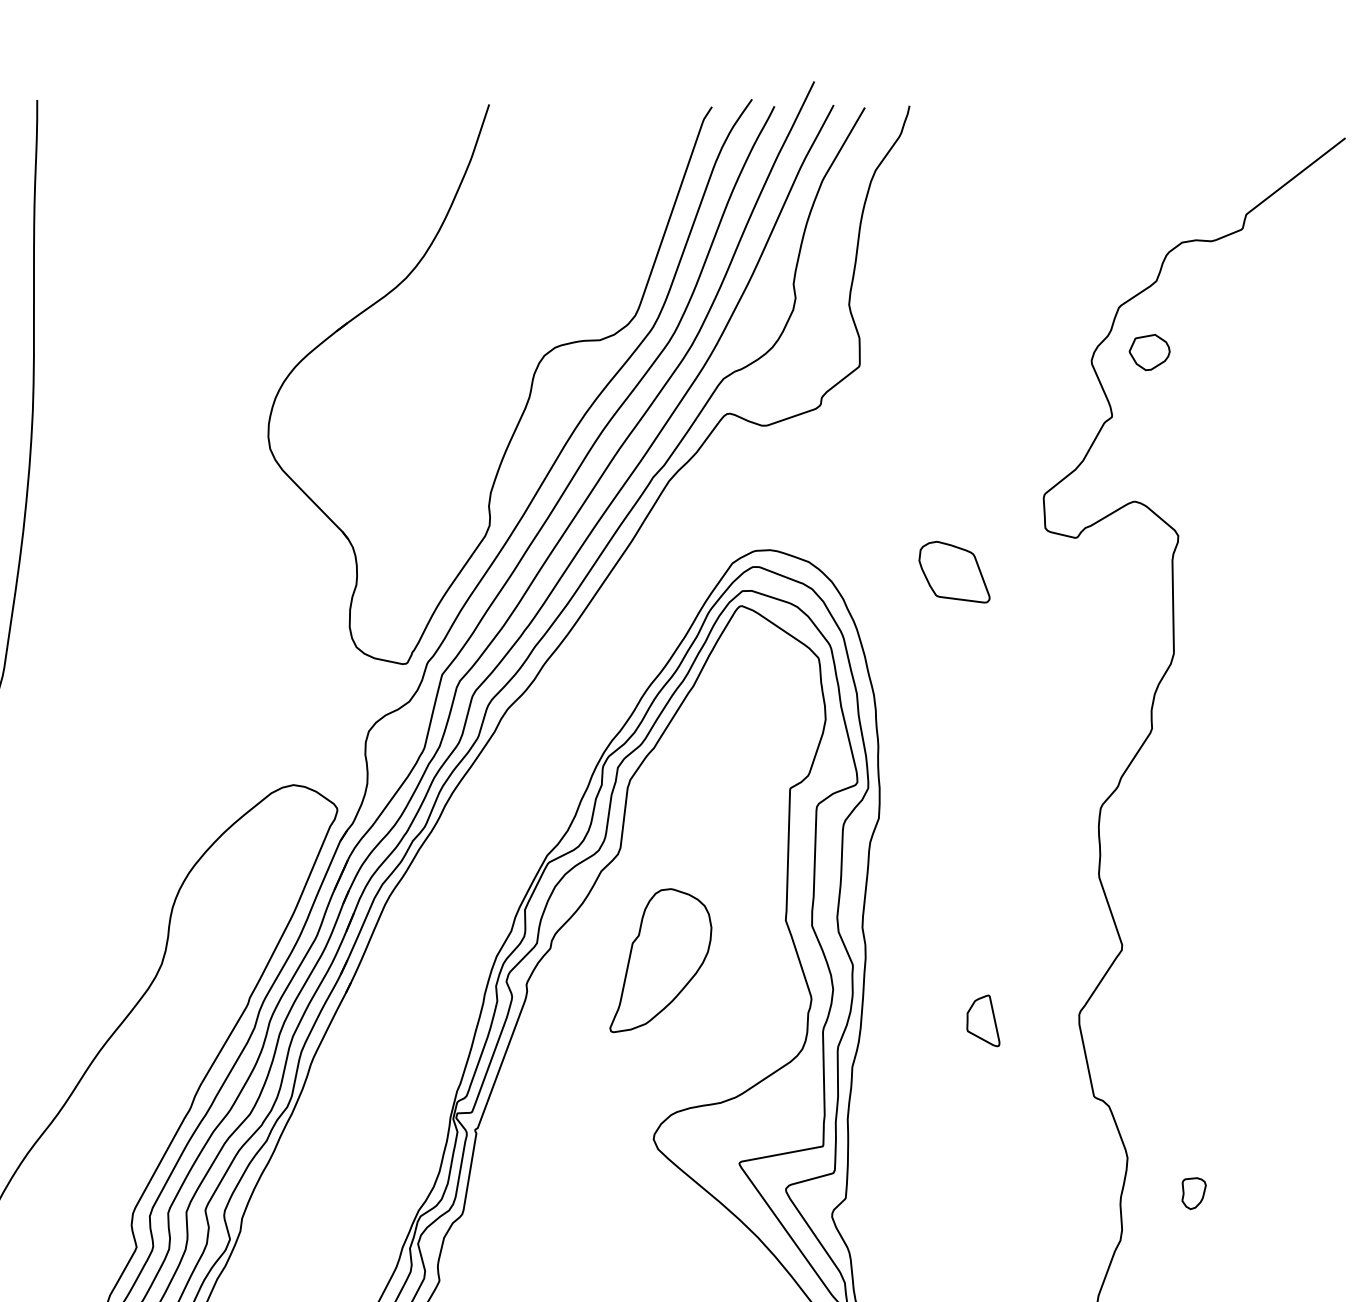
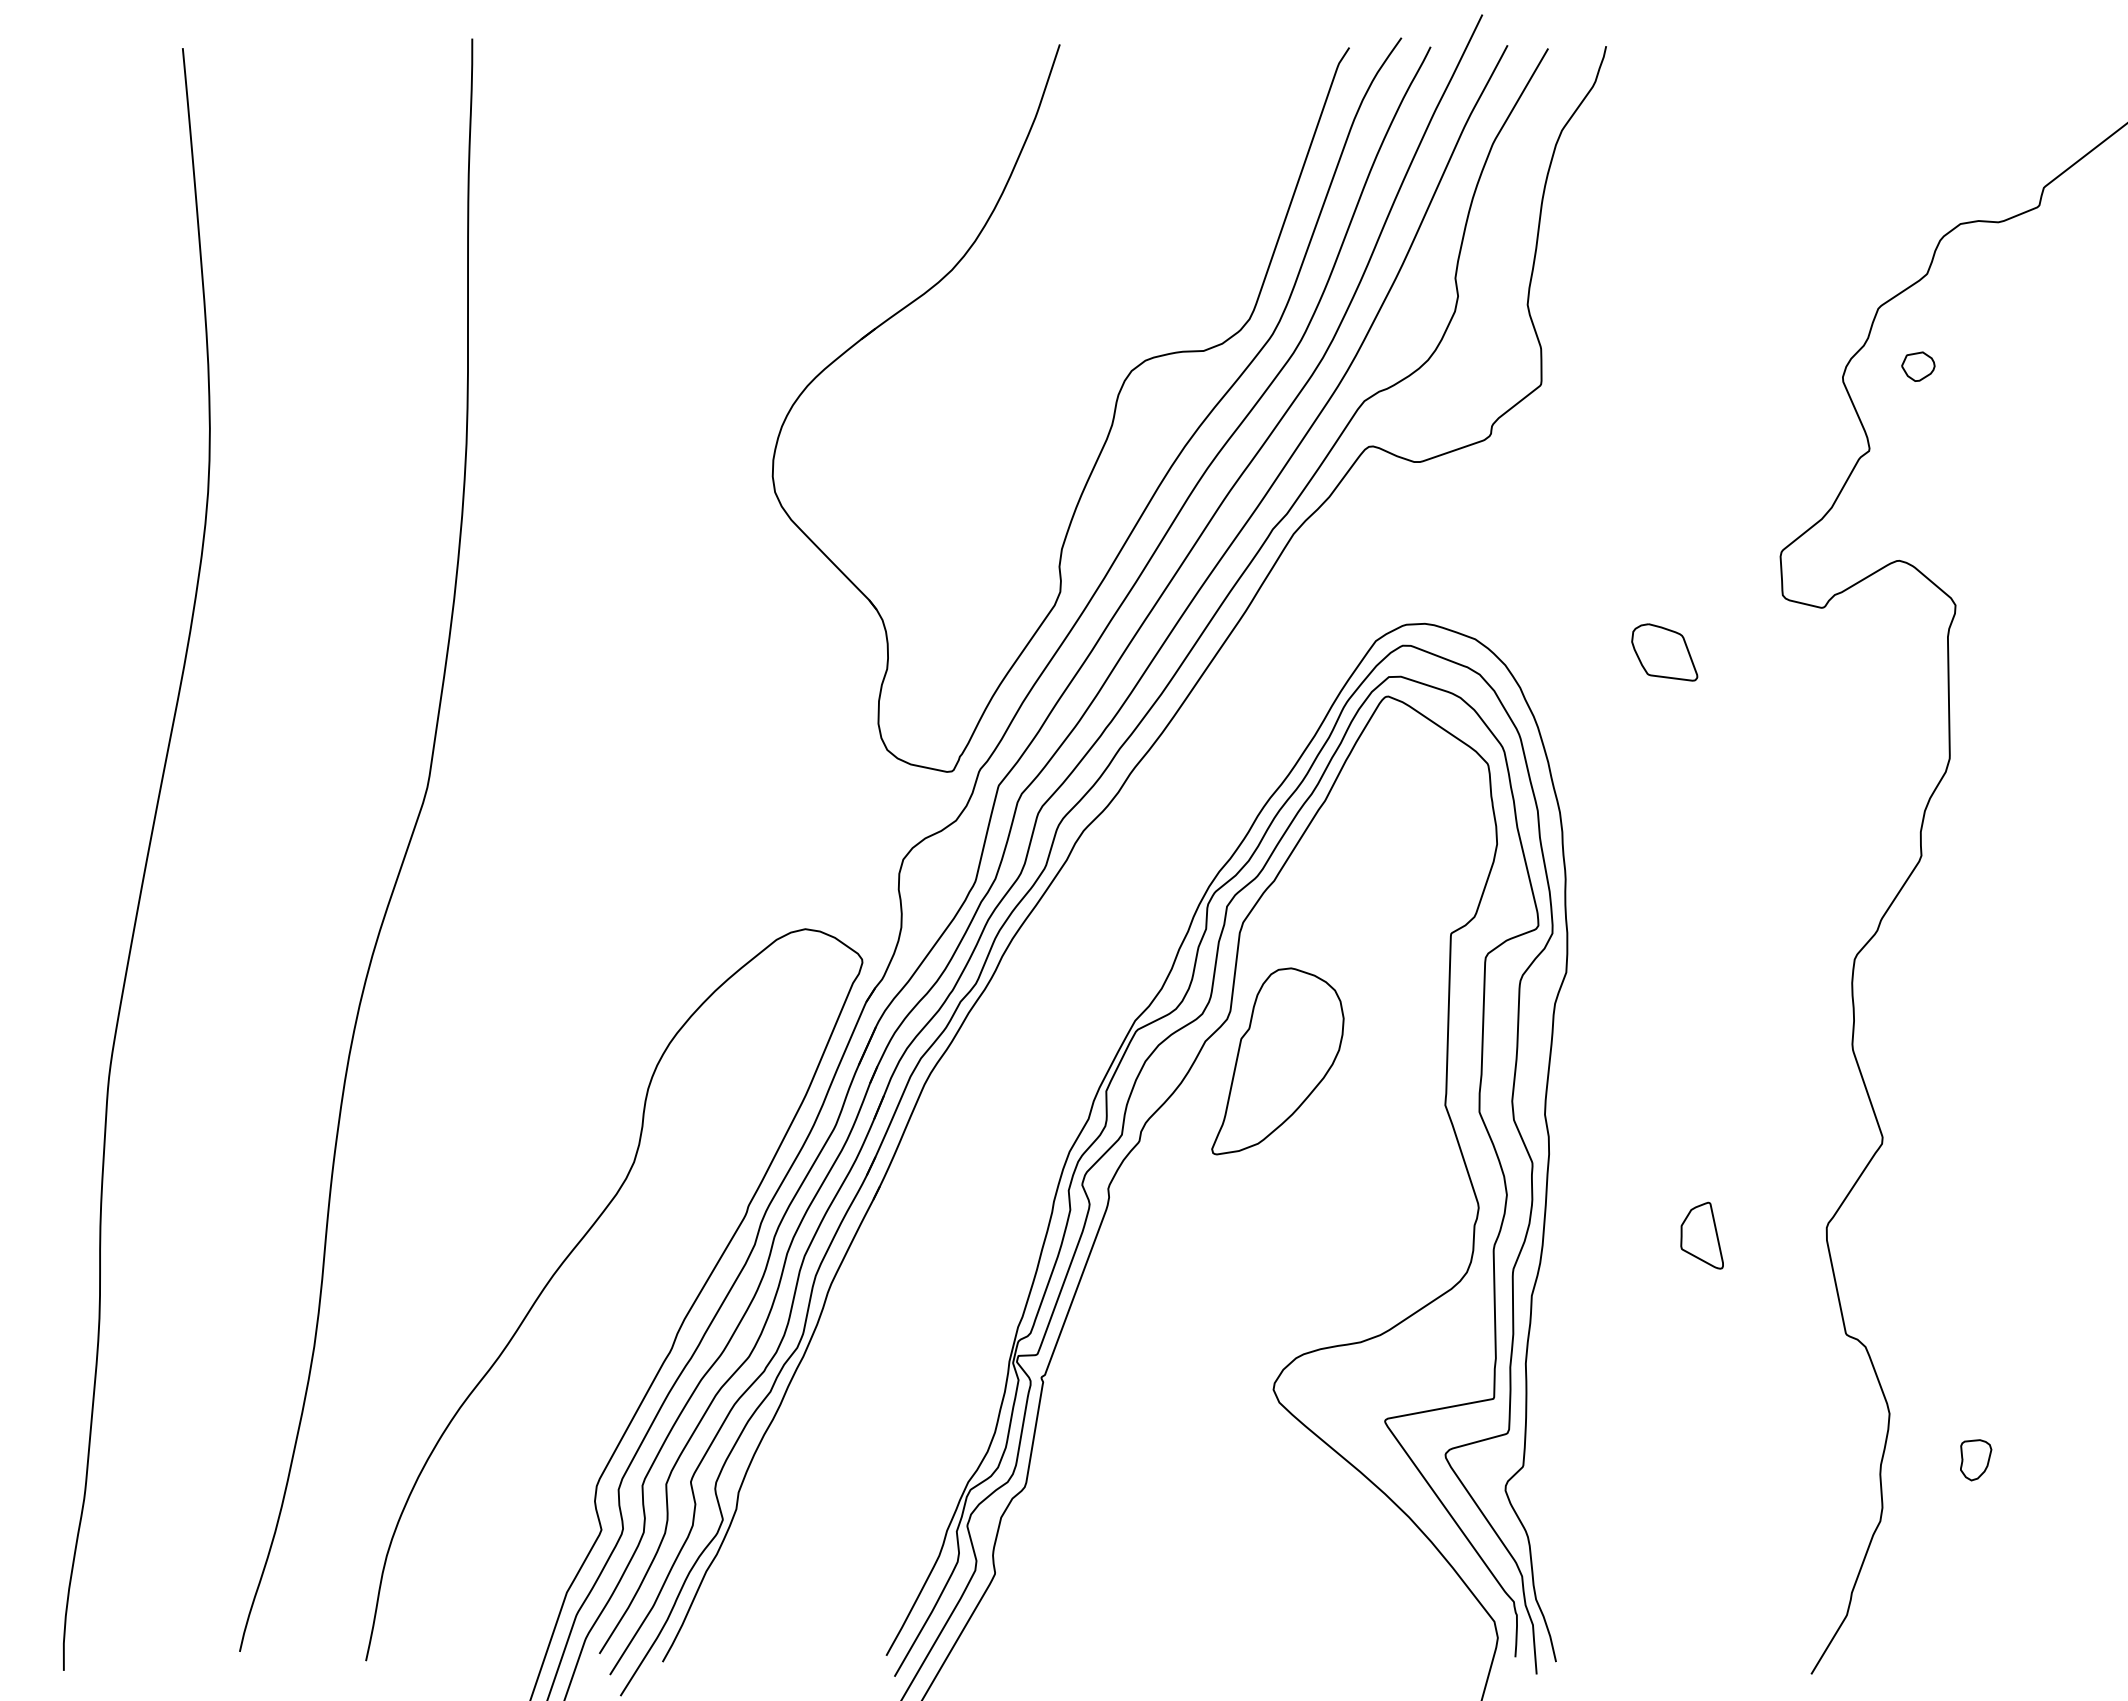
part: (1149, 352) -> (1918, 366), size x0.62
part: (954, 572) -> (1664, 652), size x0.71
part: (660, 960) -> (1277, 1061), moved

